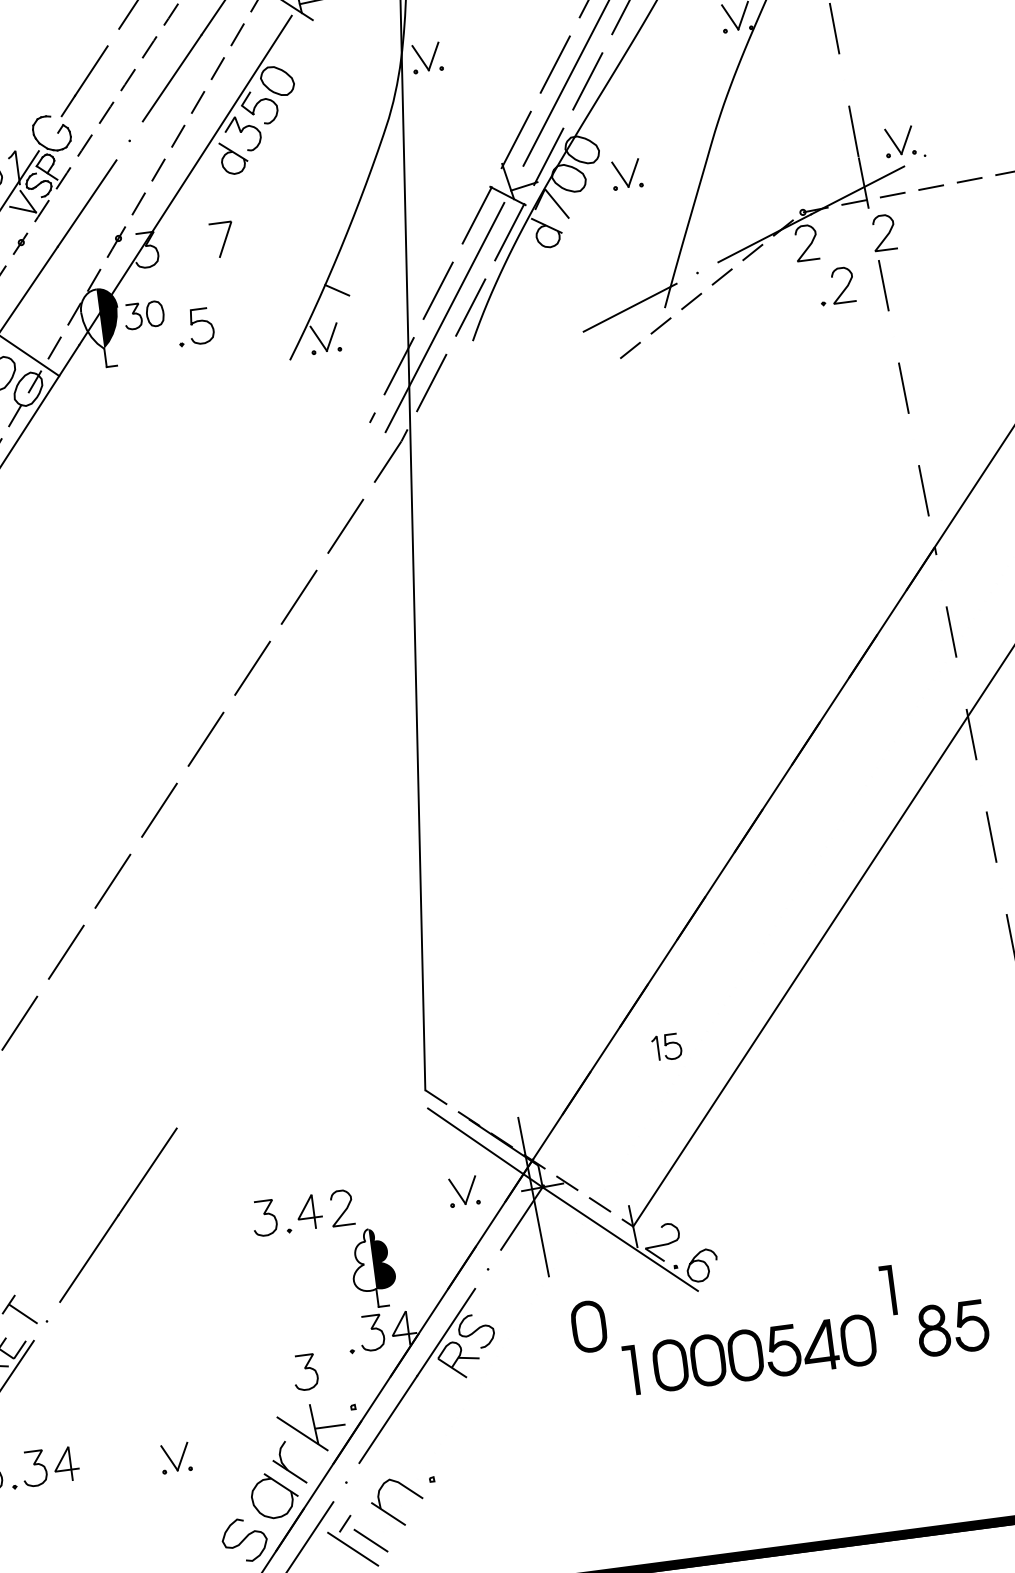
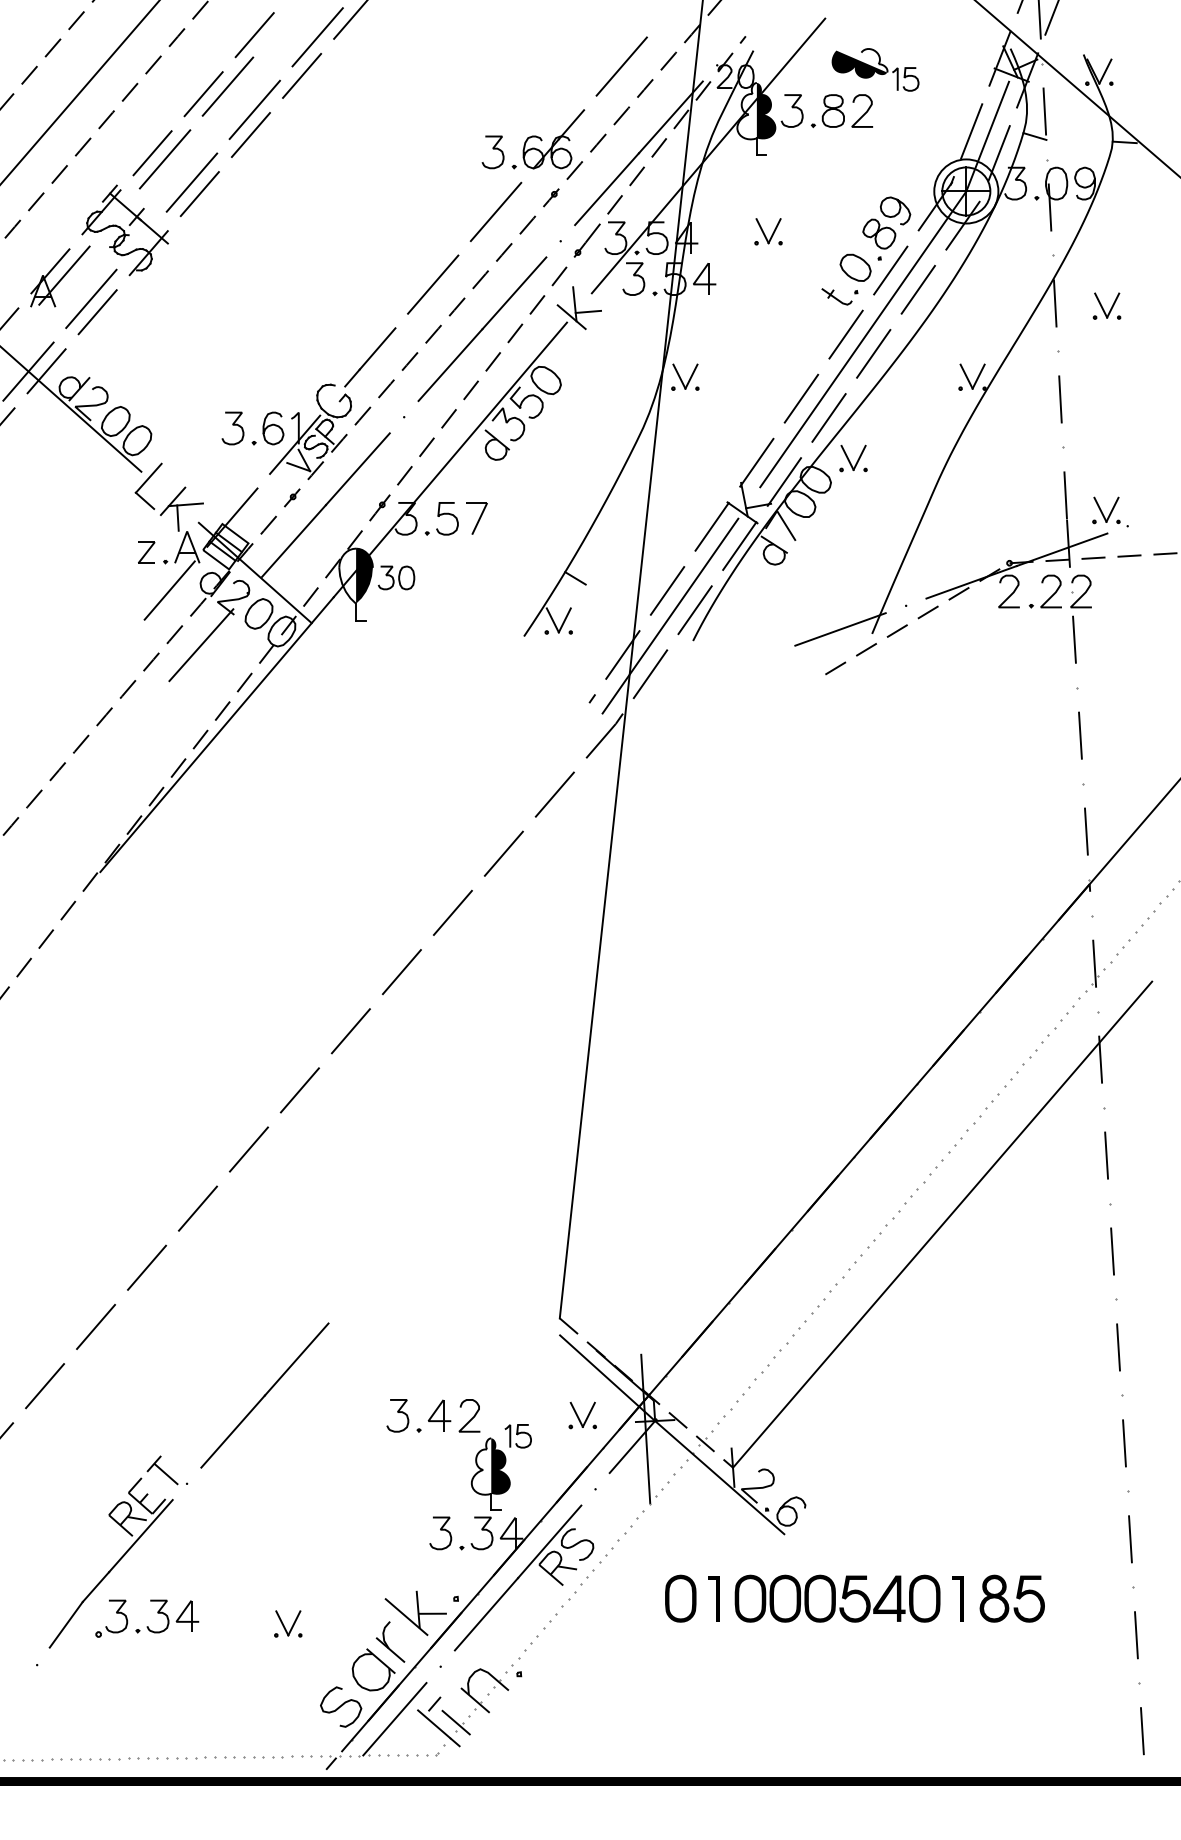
part: (626, 174) -> (853, 458), moved
part: (842, 290) -> (1050, 596), moved
part: (195, 326) -> (441, 518), moved
part: (666, 1047) -> (517, 1436), moved
part: (887, 1290) -> (957, 1598), moved
part: (588, 1326) -> (680, 1598), moved
curve: (304, 1369) -> (440, 1530), moved

